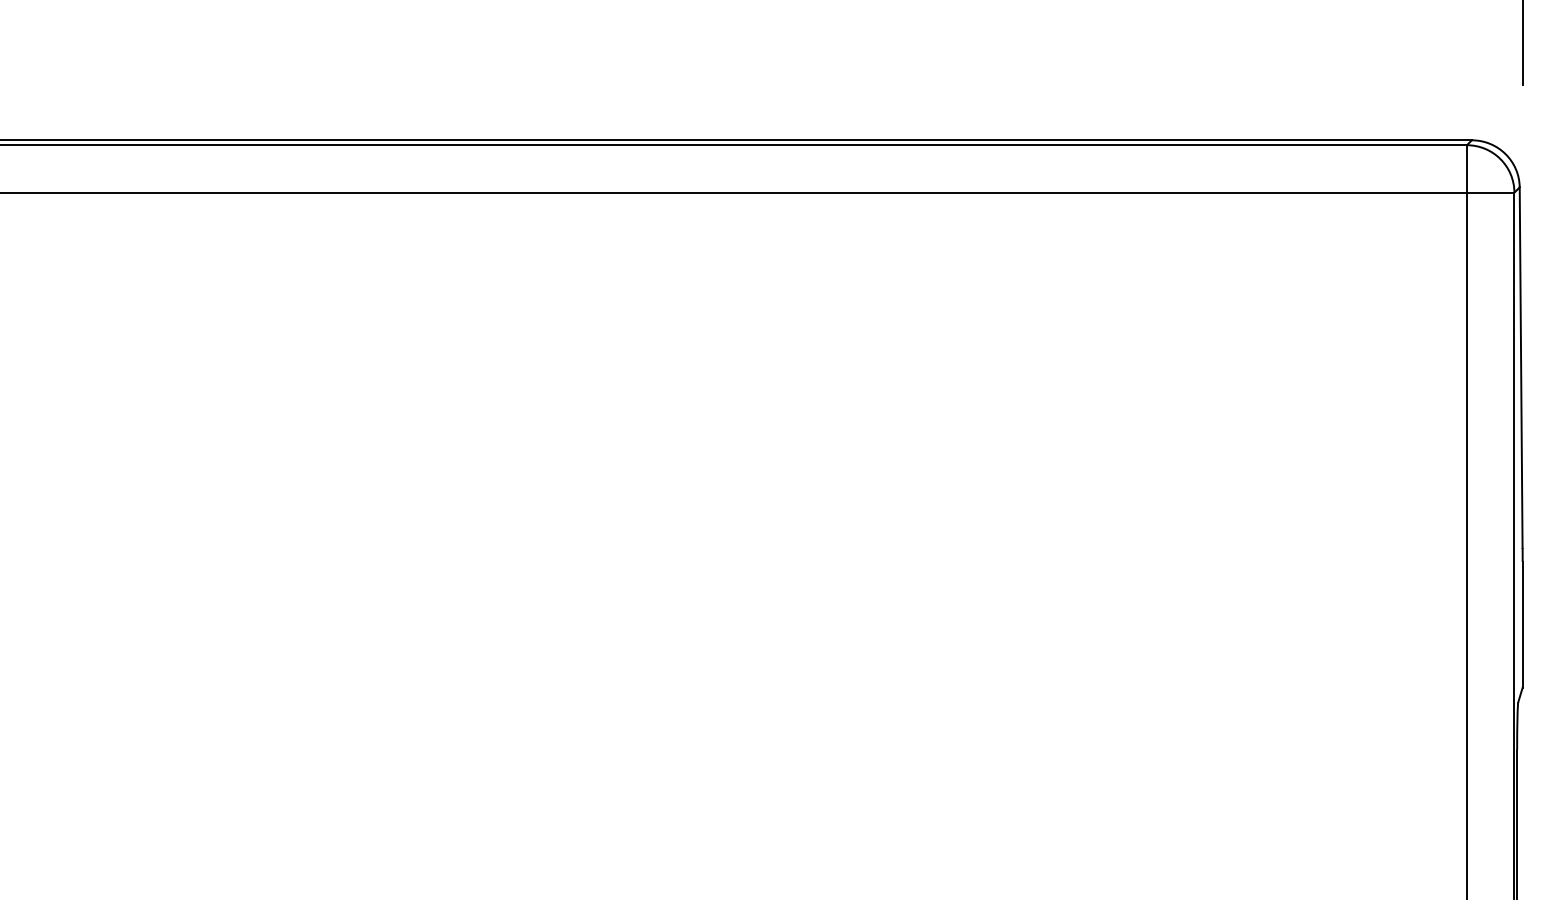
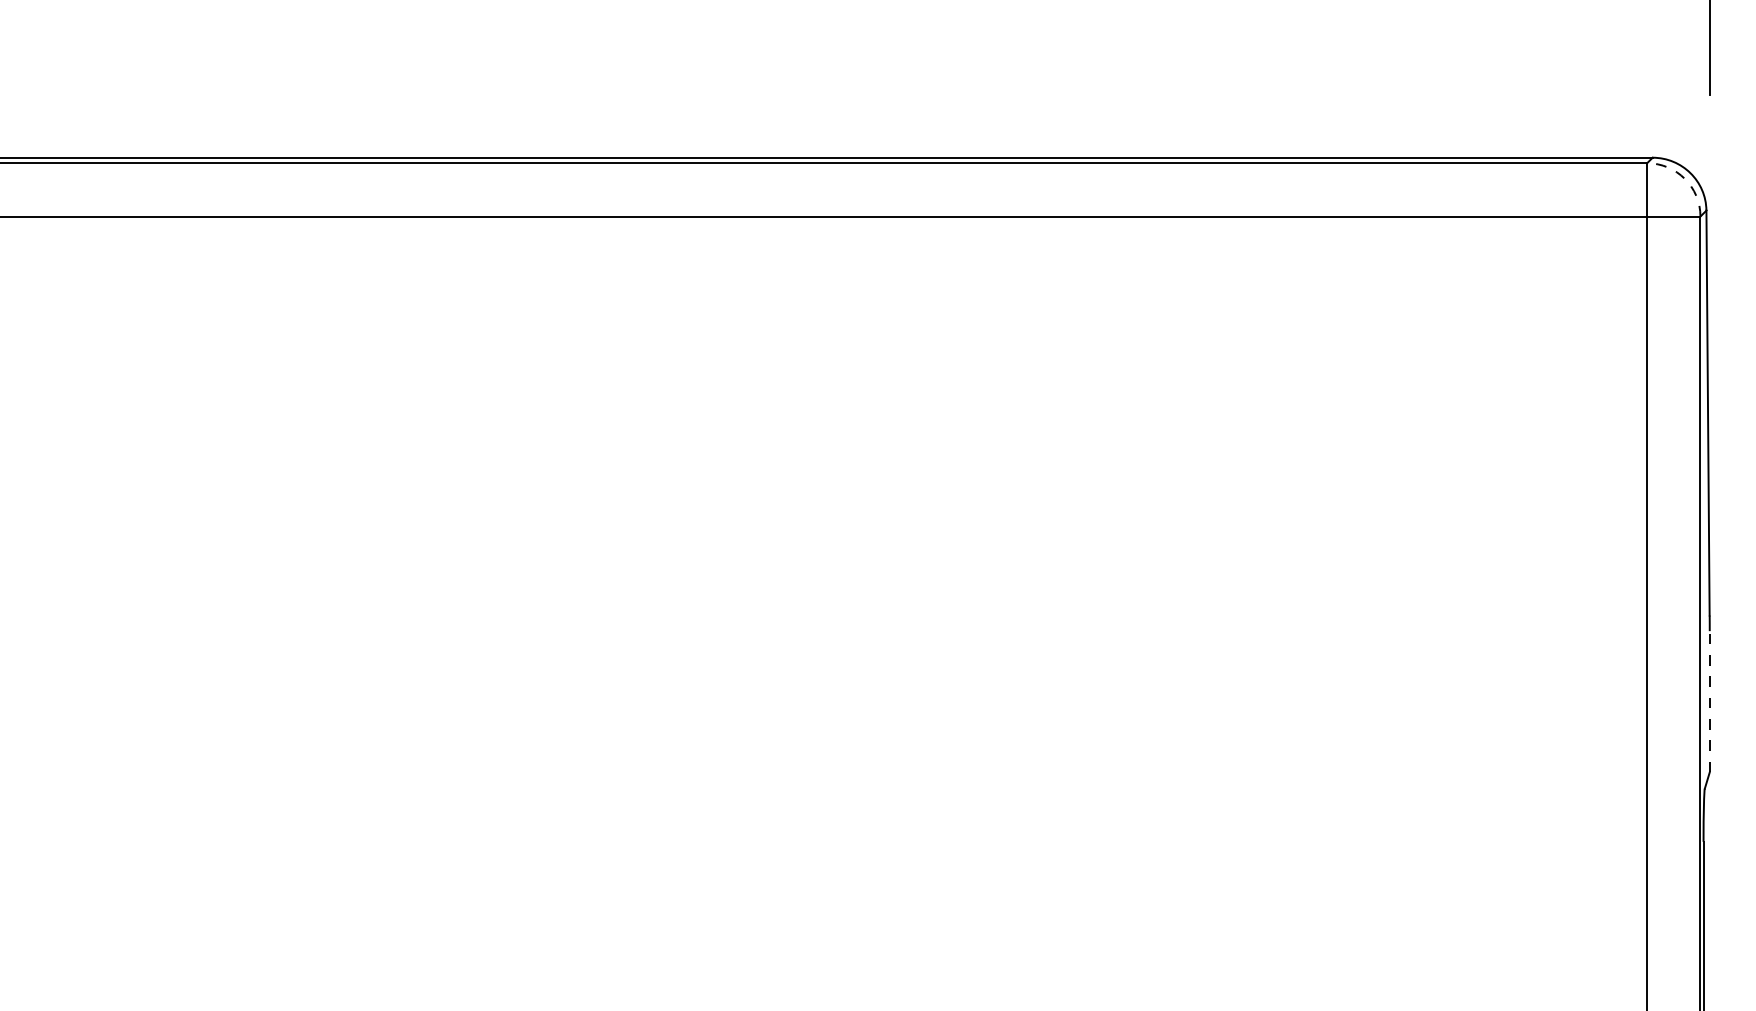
arc: (1500, 158) -> (1684, 178), solid -> dashed
line: (1522, 624) -> (1709, 701), solid -> dashed

